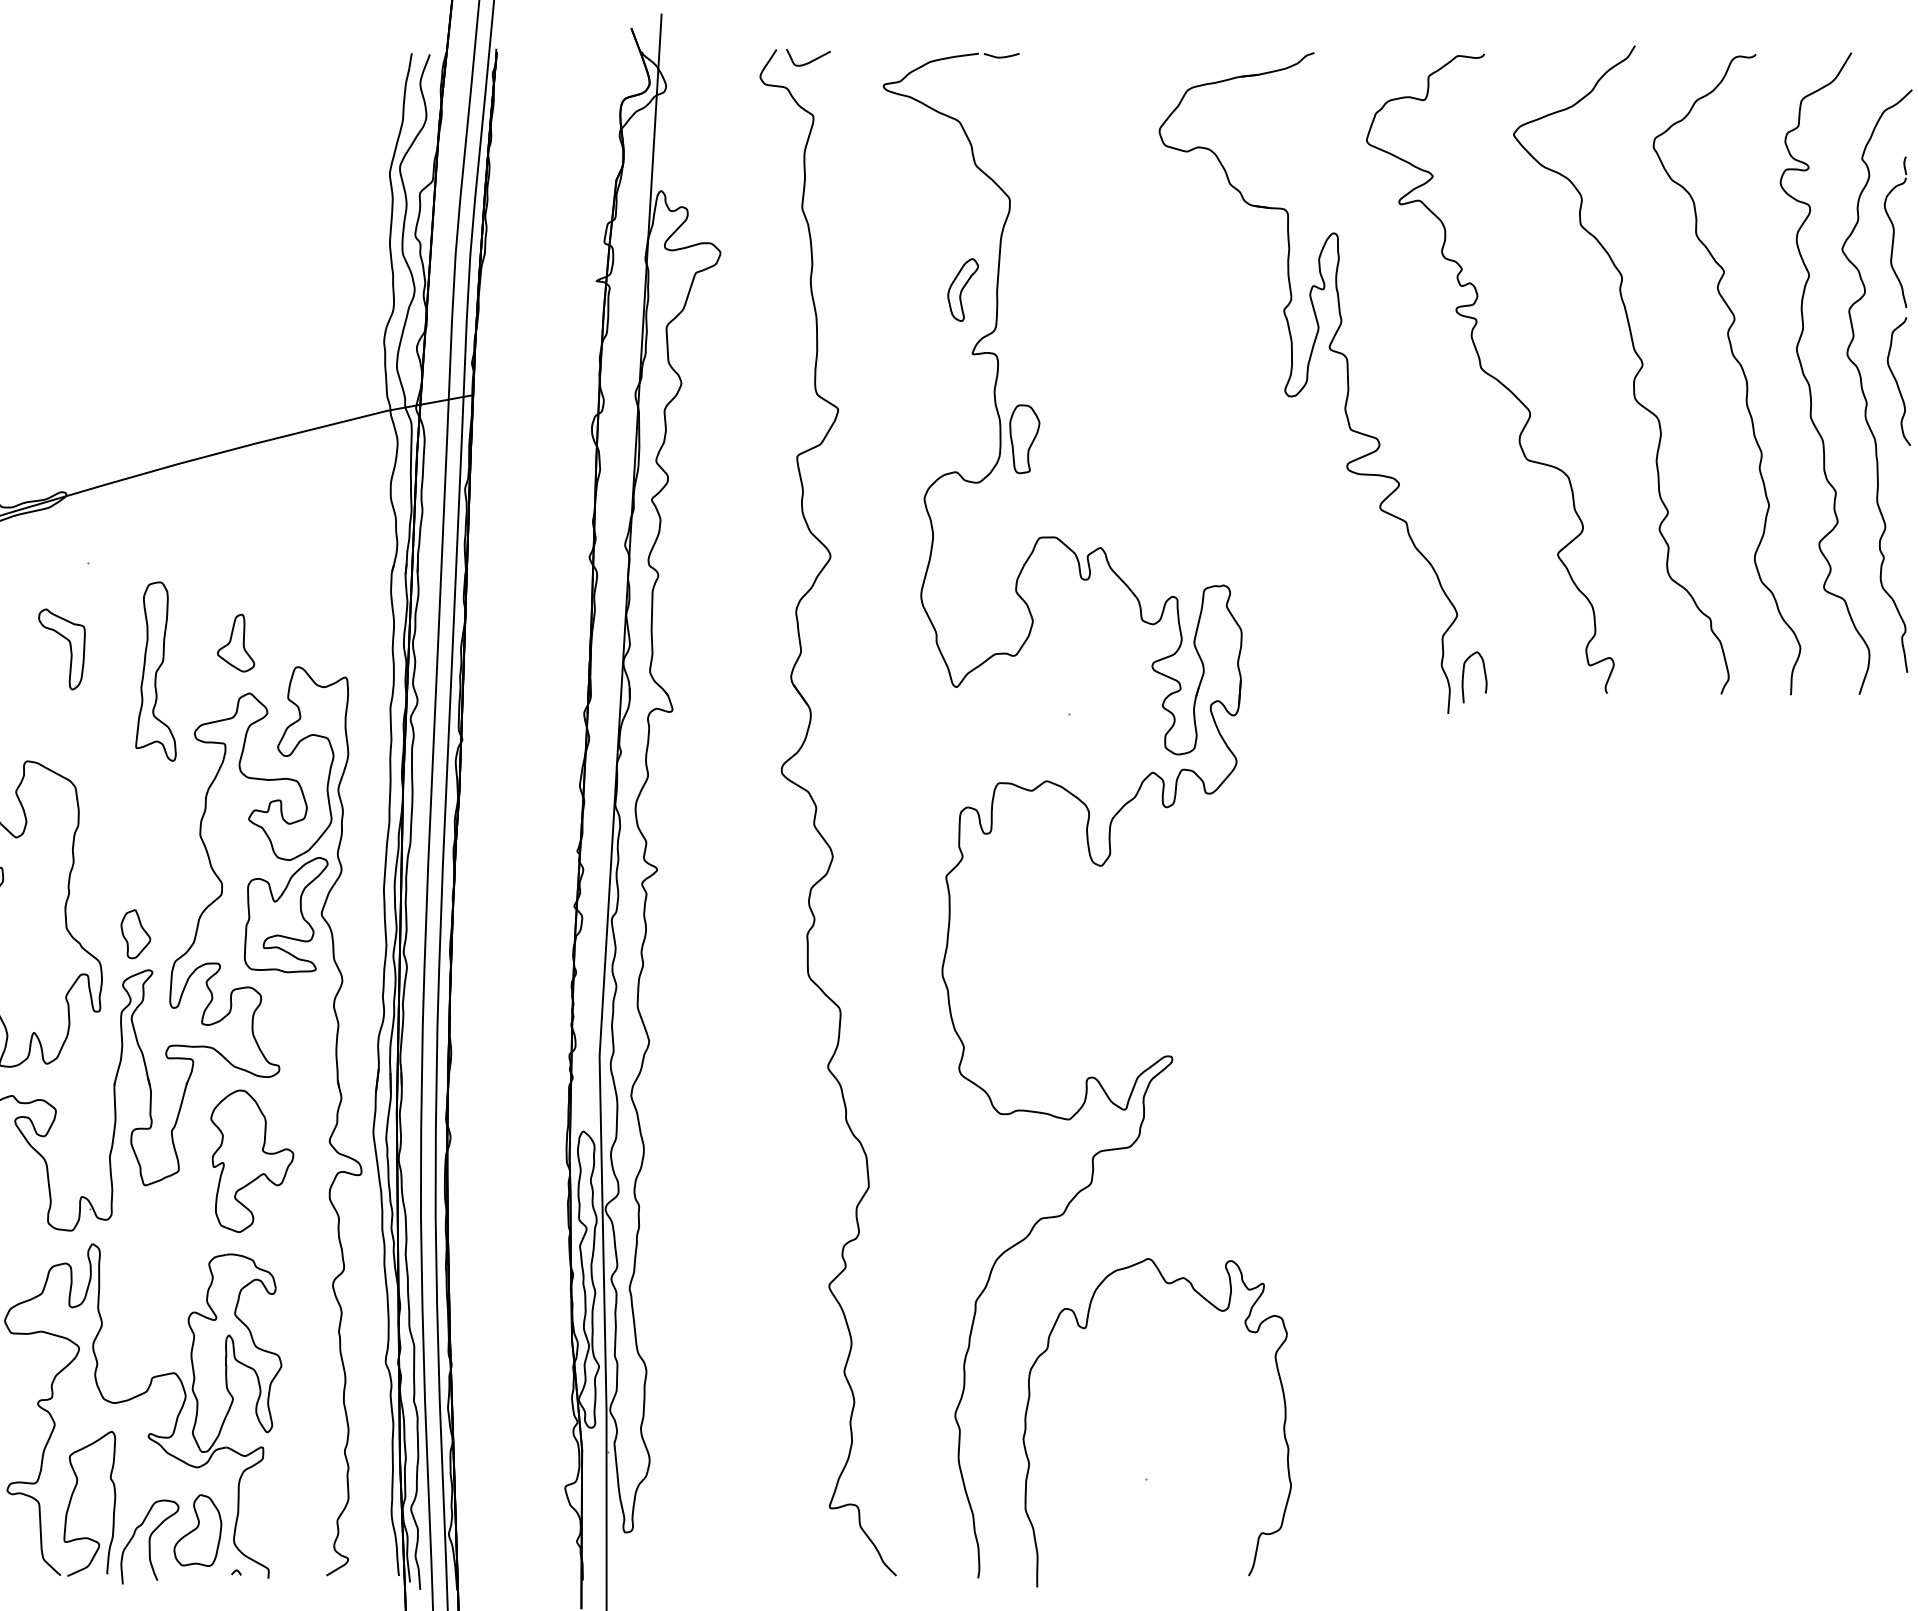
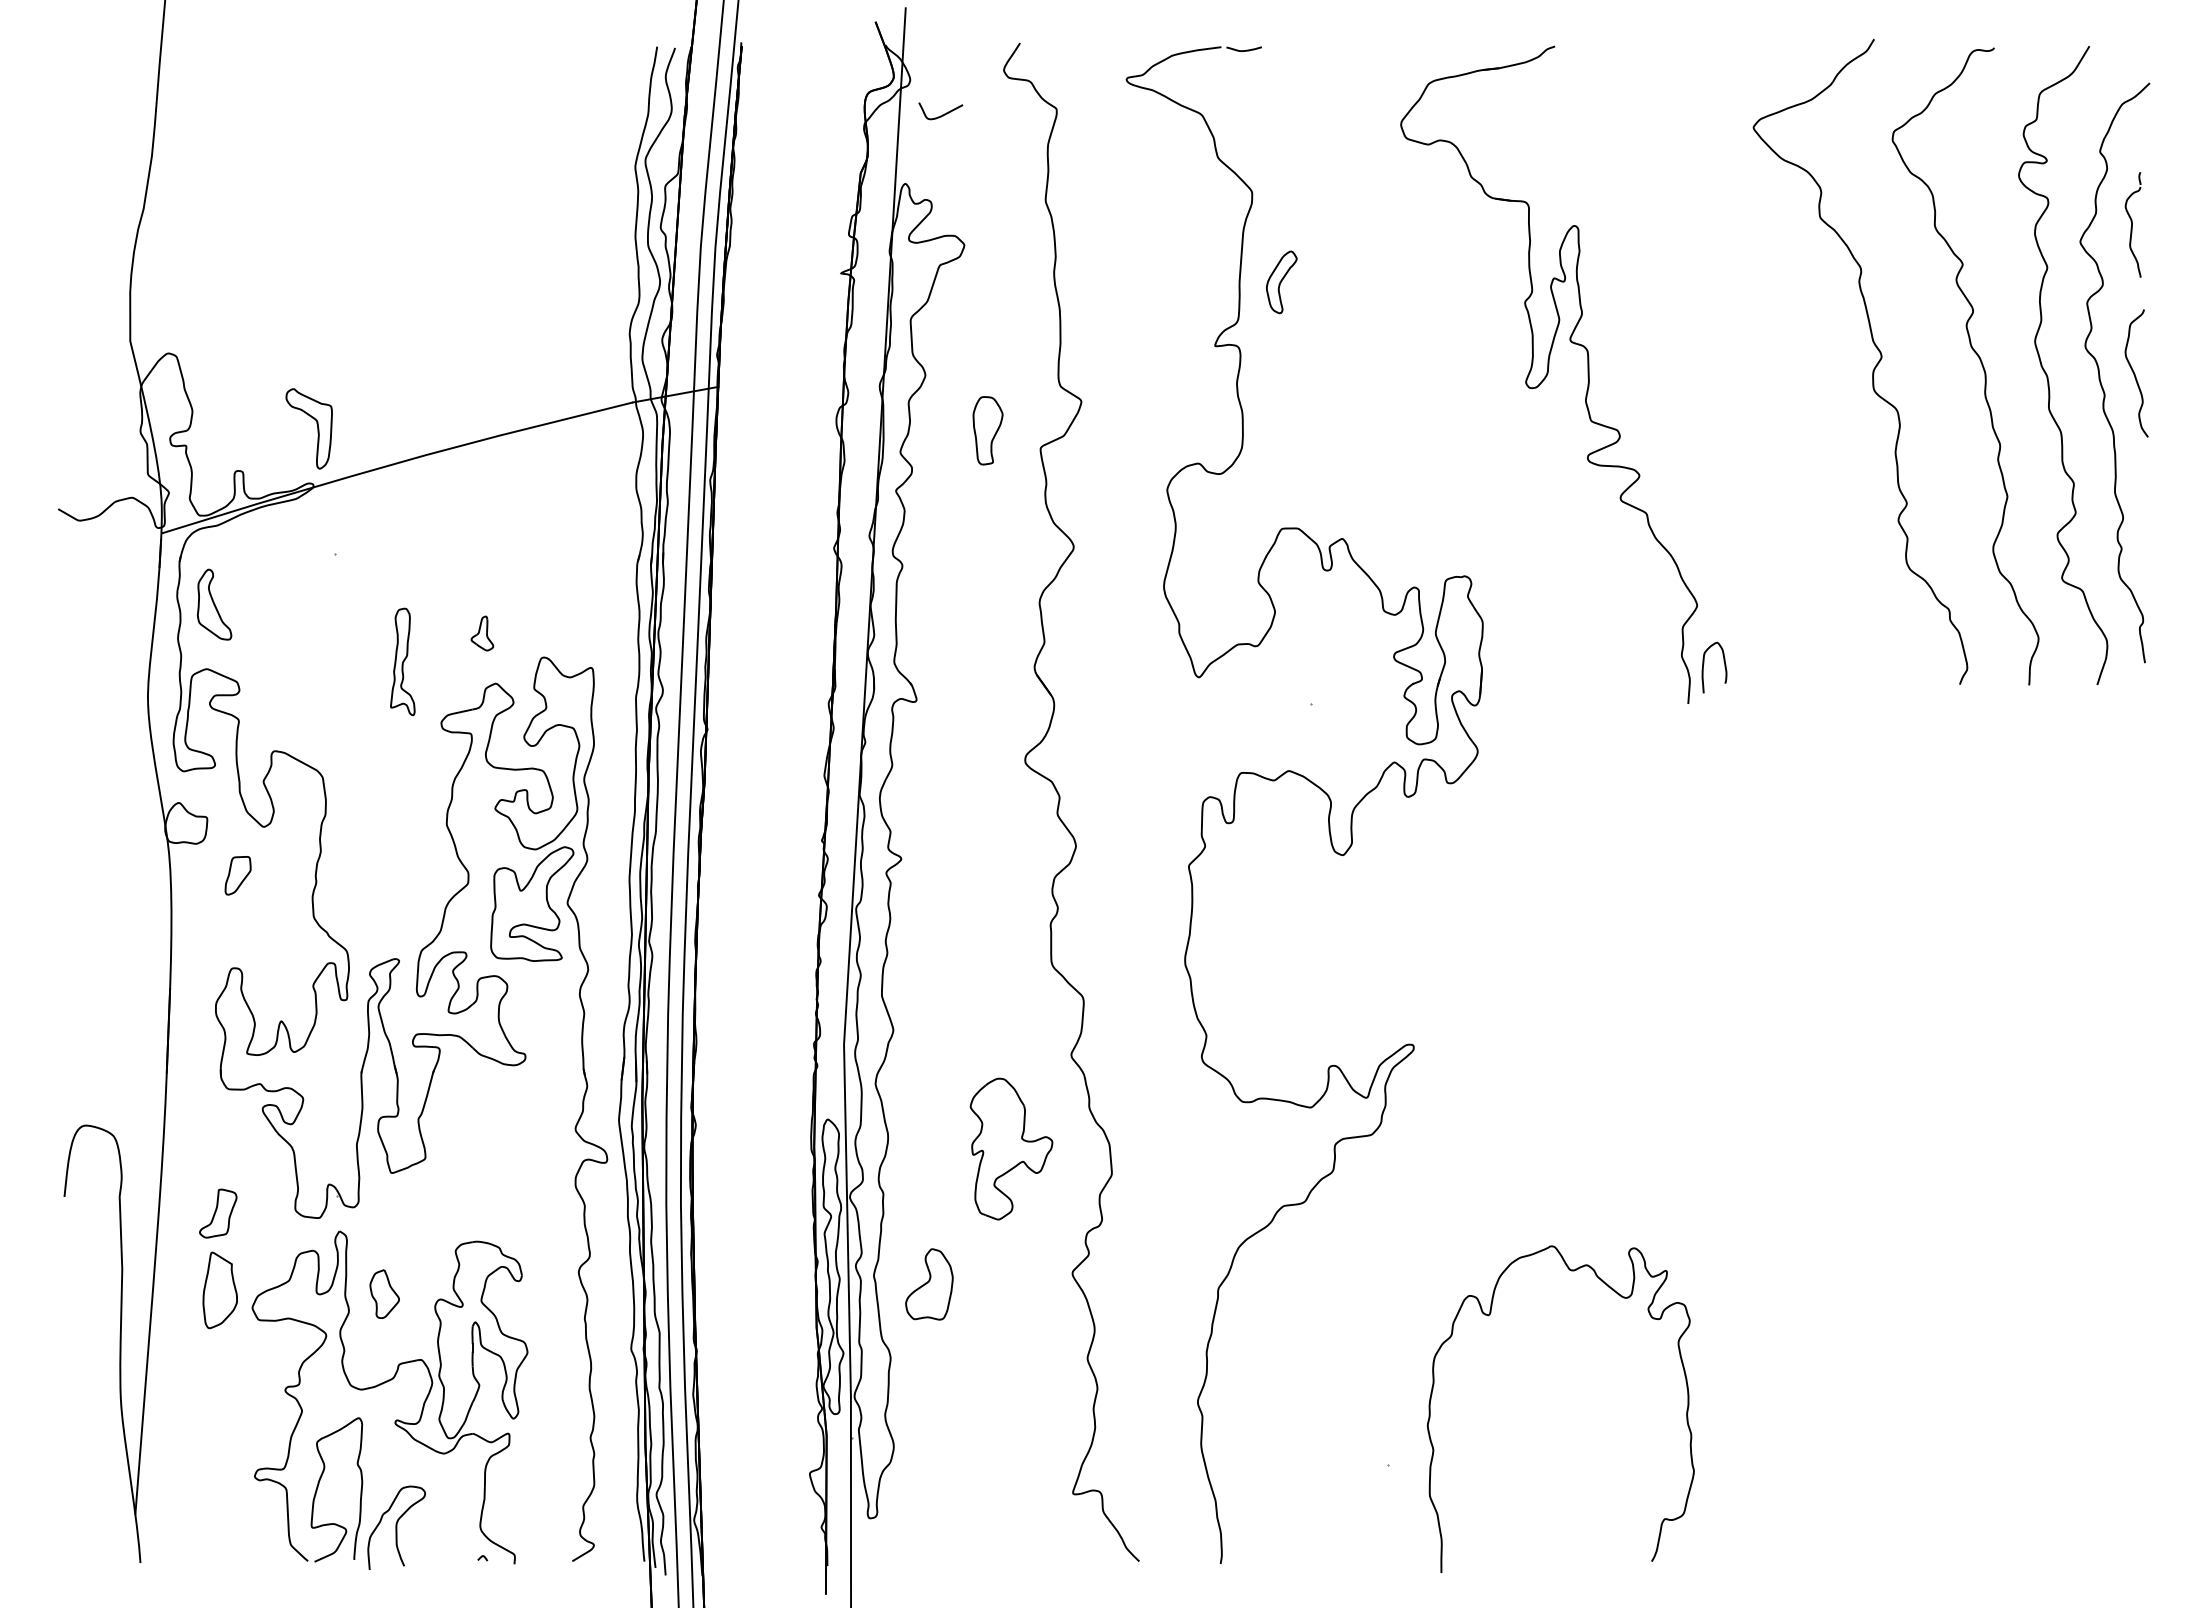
curve: (810, 61) -> (942, 114), moved
part: (1894, 231) -> (2132, 224), size x0.7
part: (962, 290) -> (1281, 282), moved
curve: (1489, 373) -> (1729, 365), removed
part: (1024, 438) -> (987, 430), moved
part: (236, 643) -> (482, 633), size x0.6
part: (69, 645) -> (316, 424), moved
part: (155, 671) -> (402, 661), size x0.6
part: (135, 933) -> (384, 1293), moved
part: (252, 1160) -> (1011, 1148), moved
curve: (1084, 1329) -> (1488, 1316), moved
part: (197, 1530) -> (929, 1284), moved

